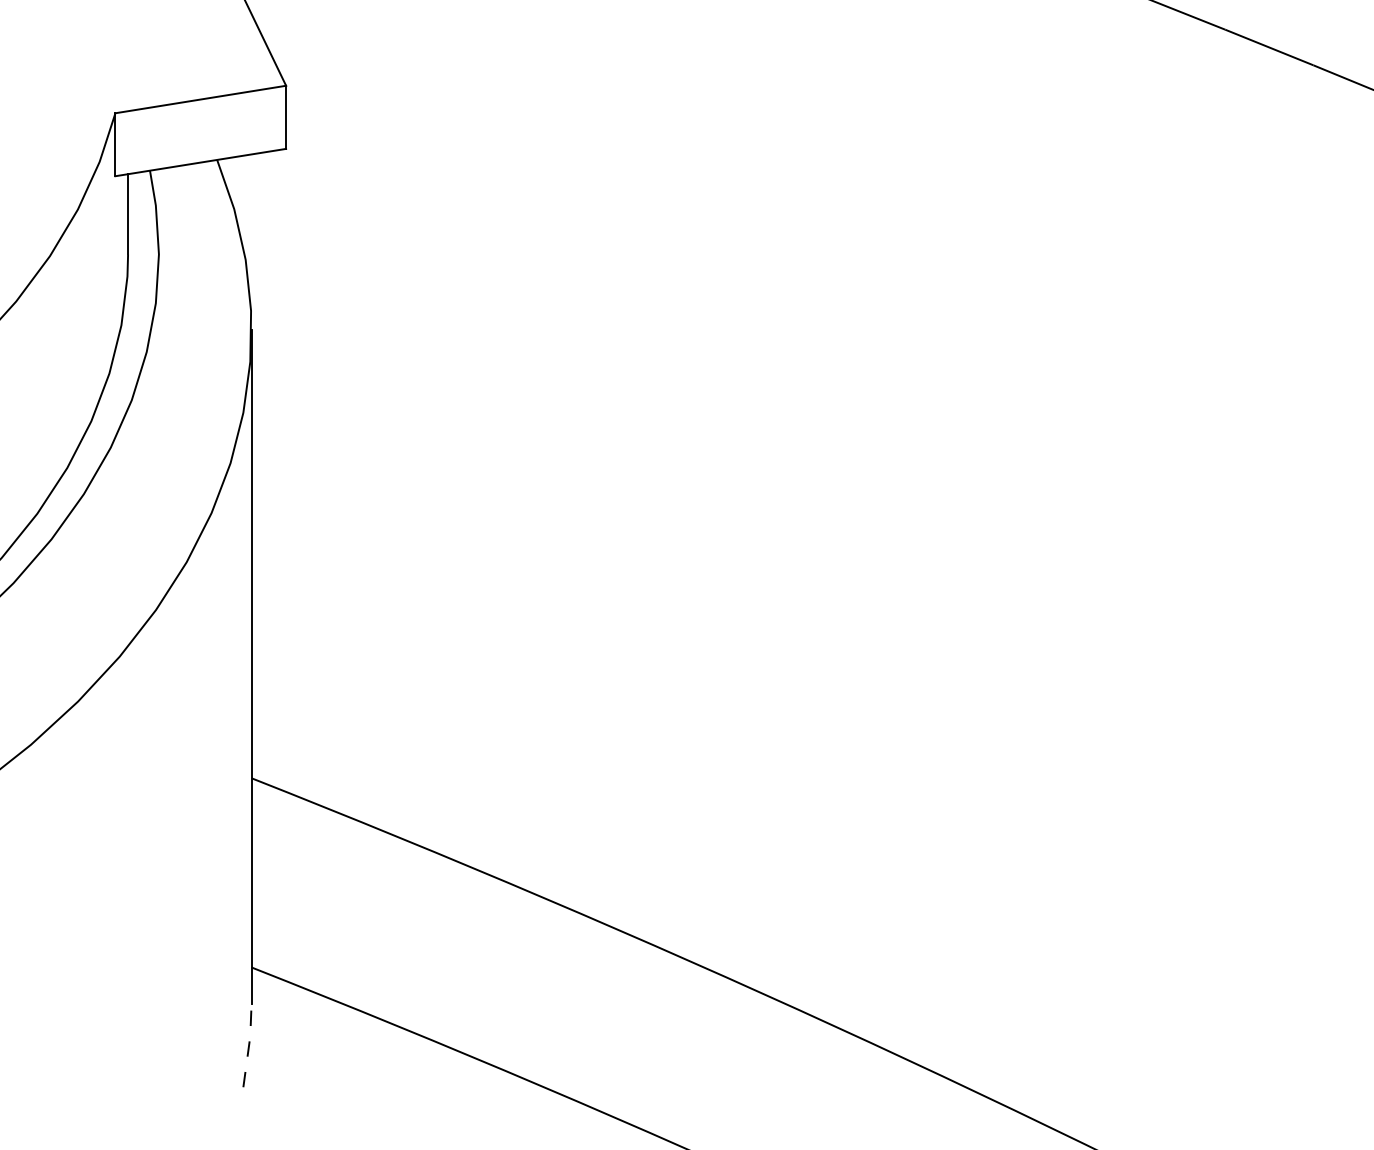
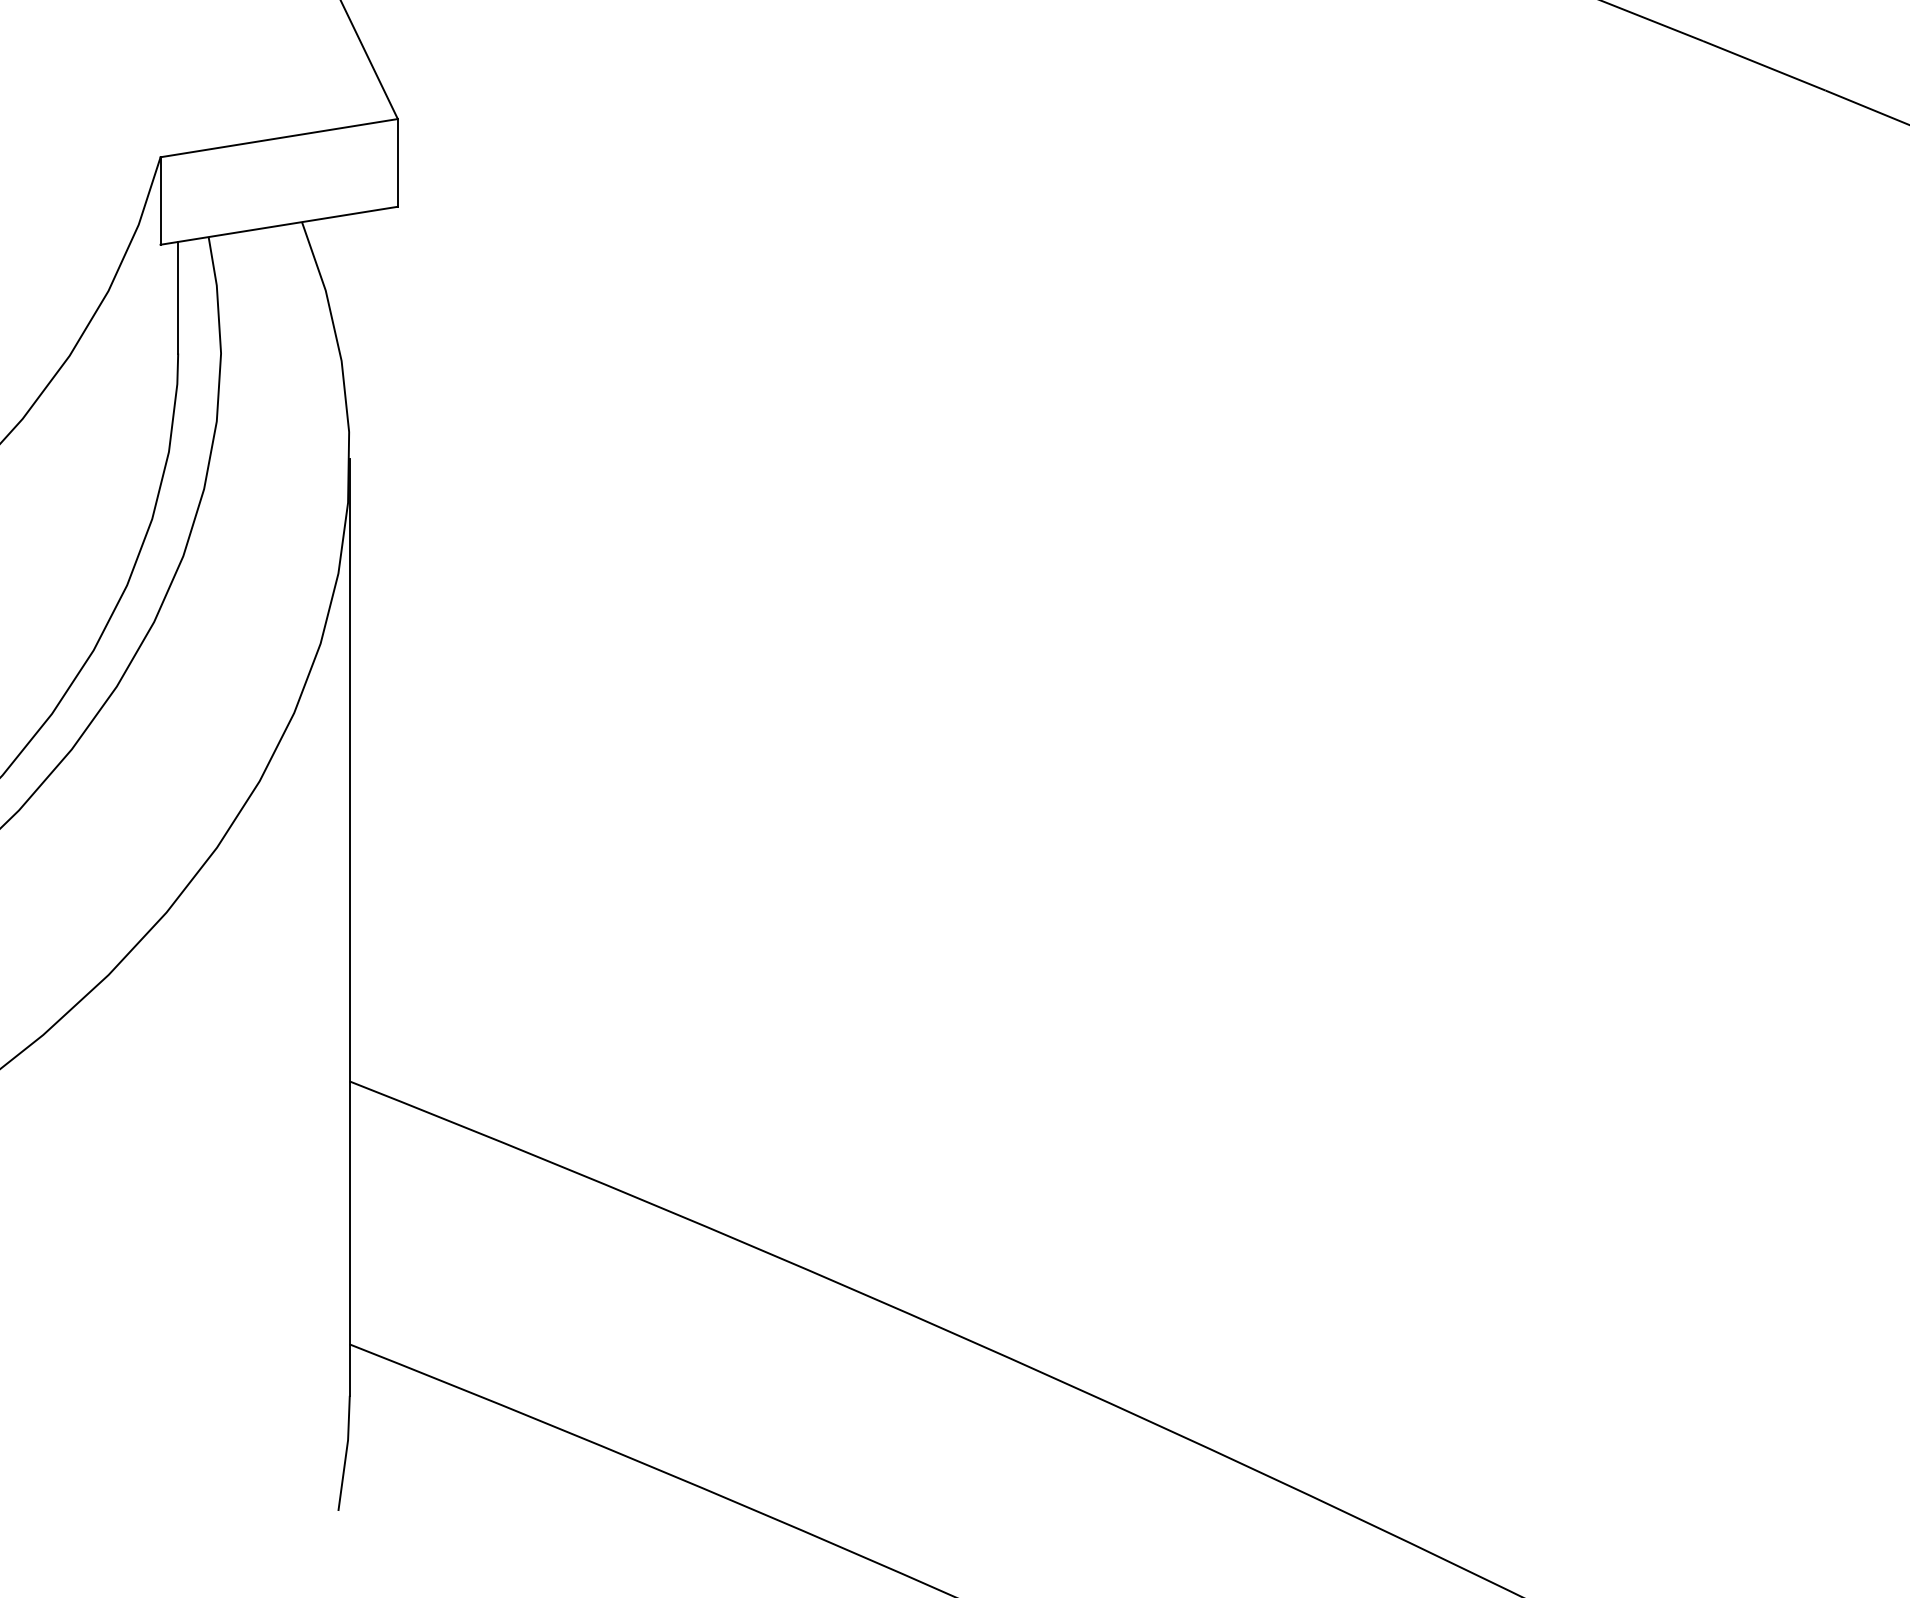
line: (249, 1045) -> (346, 1452), dashed -> solid

